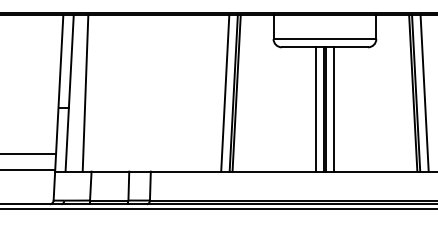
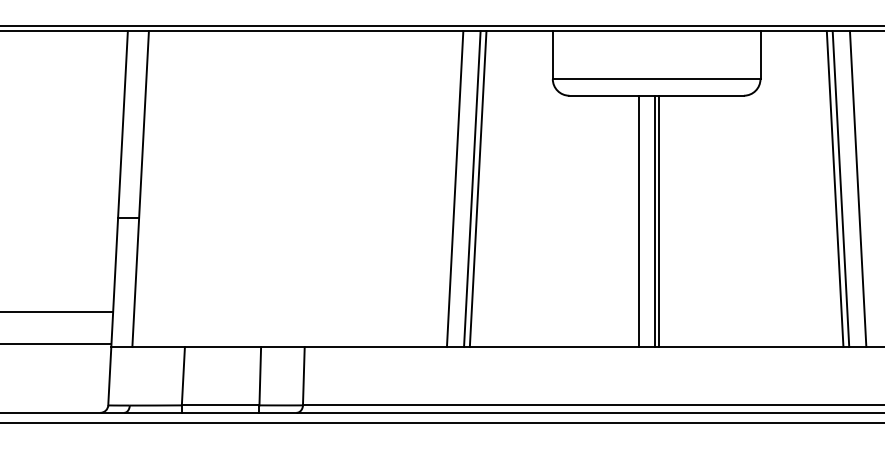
line: (85, 93) -> (172, 189), removed
line: (333, 109) -> (673, 221), removed

